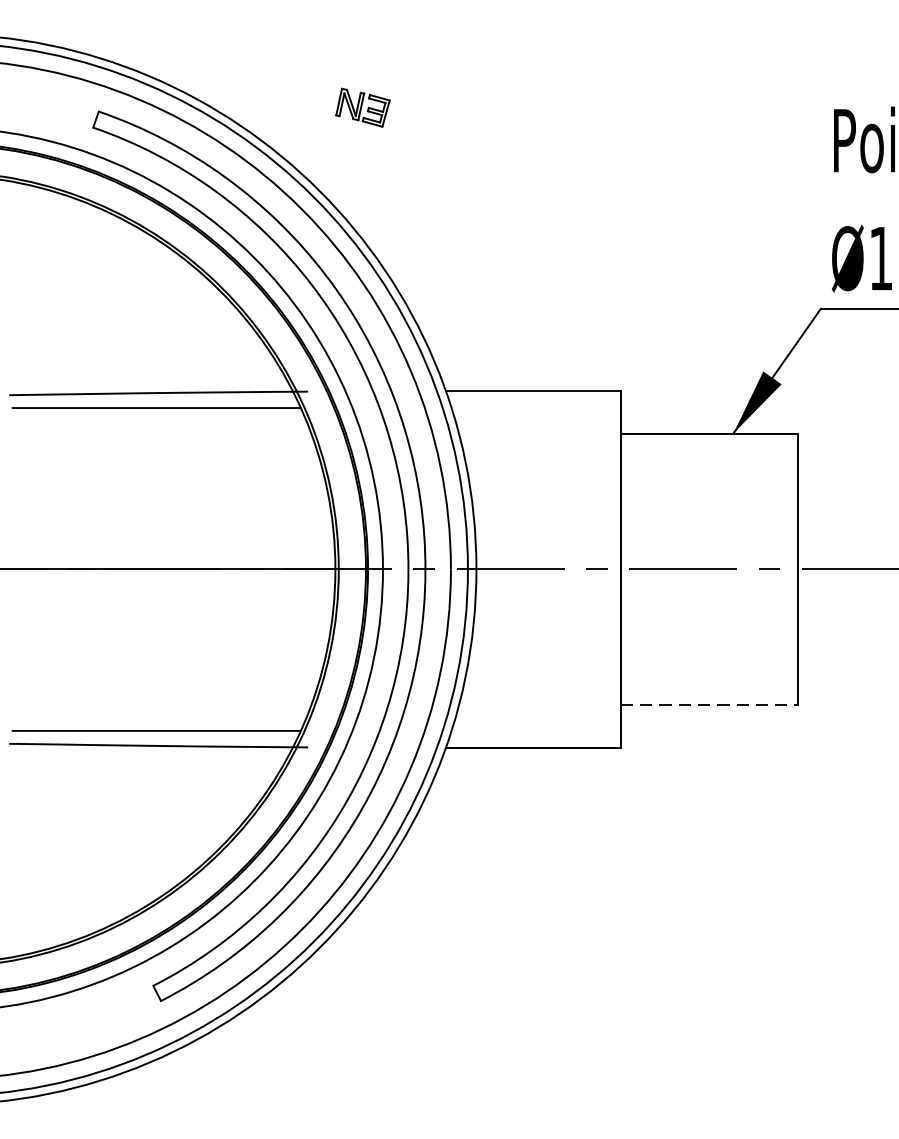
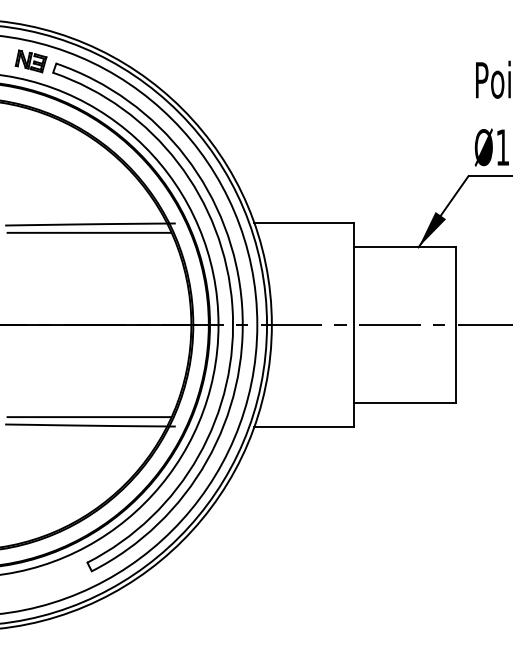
part: (361, 107) -> (30, 61), moved
line: (708, 705) -> (404, 402), dashed -> solid

